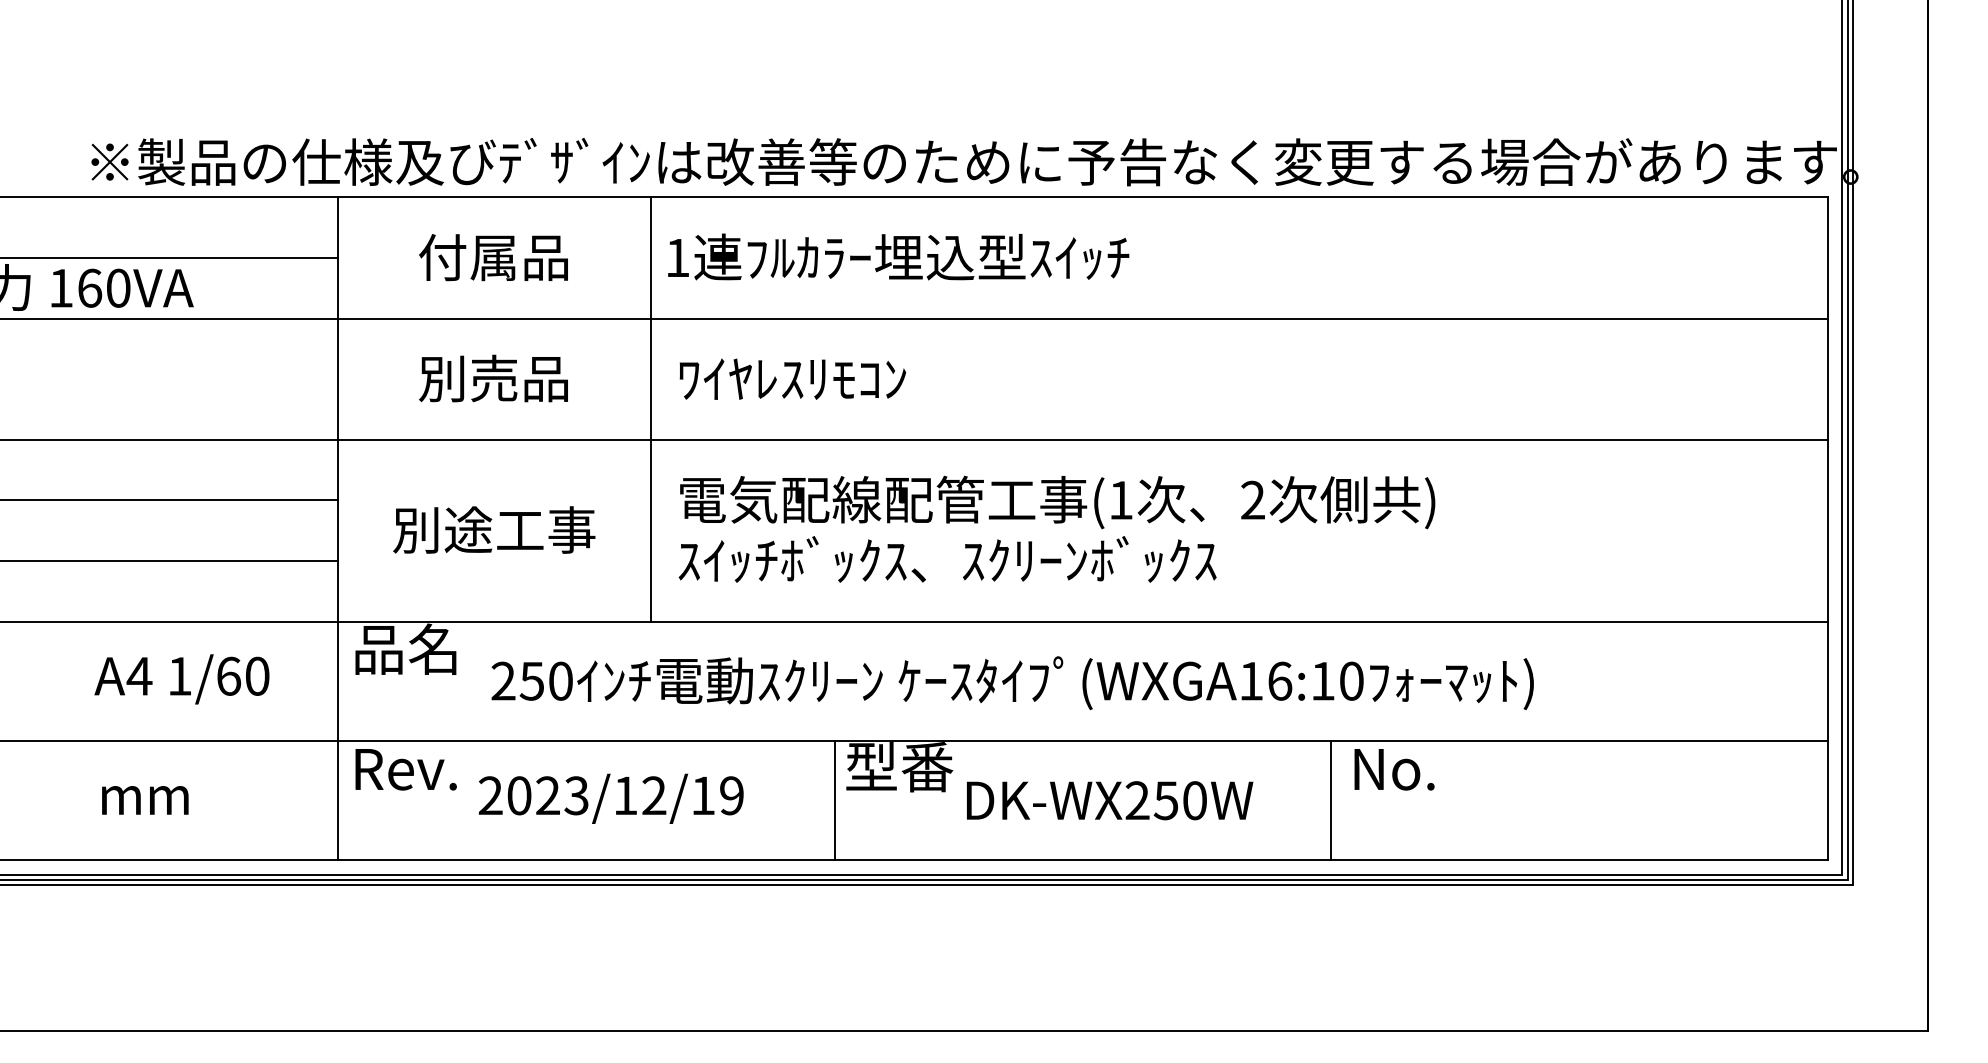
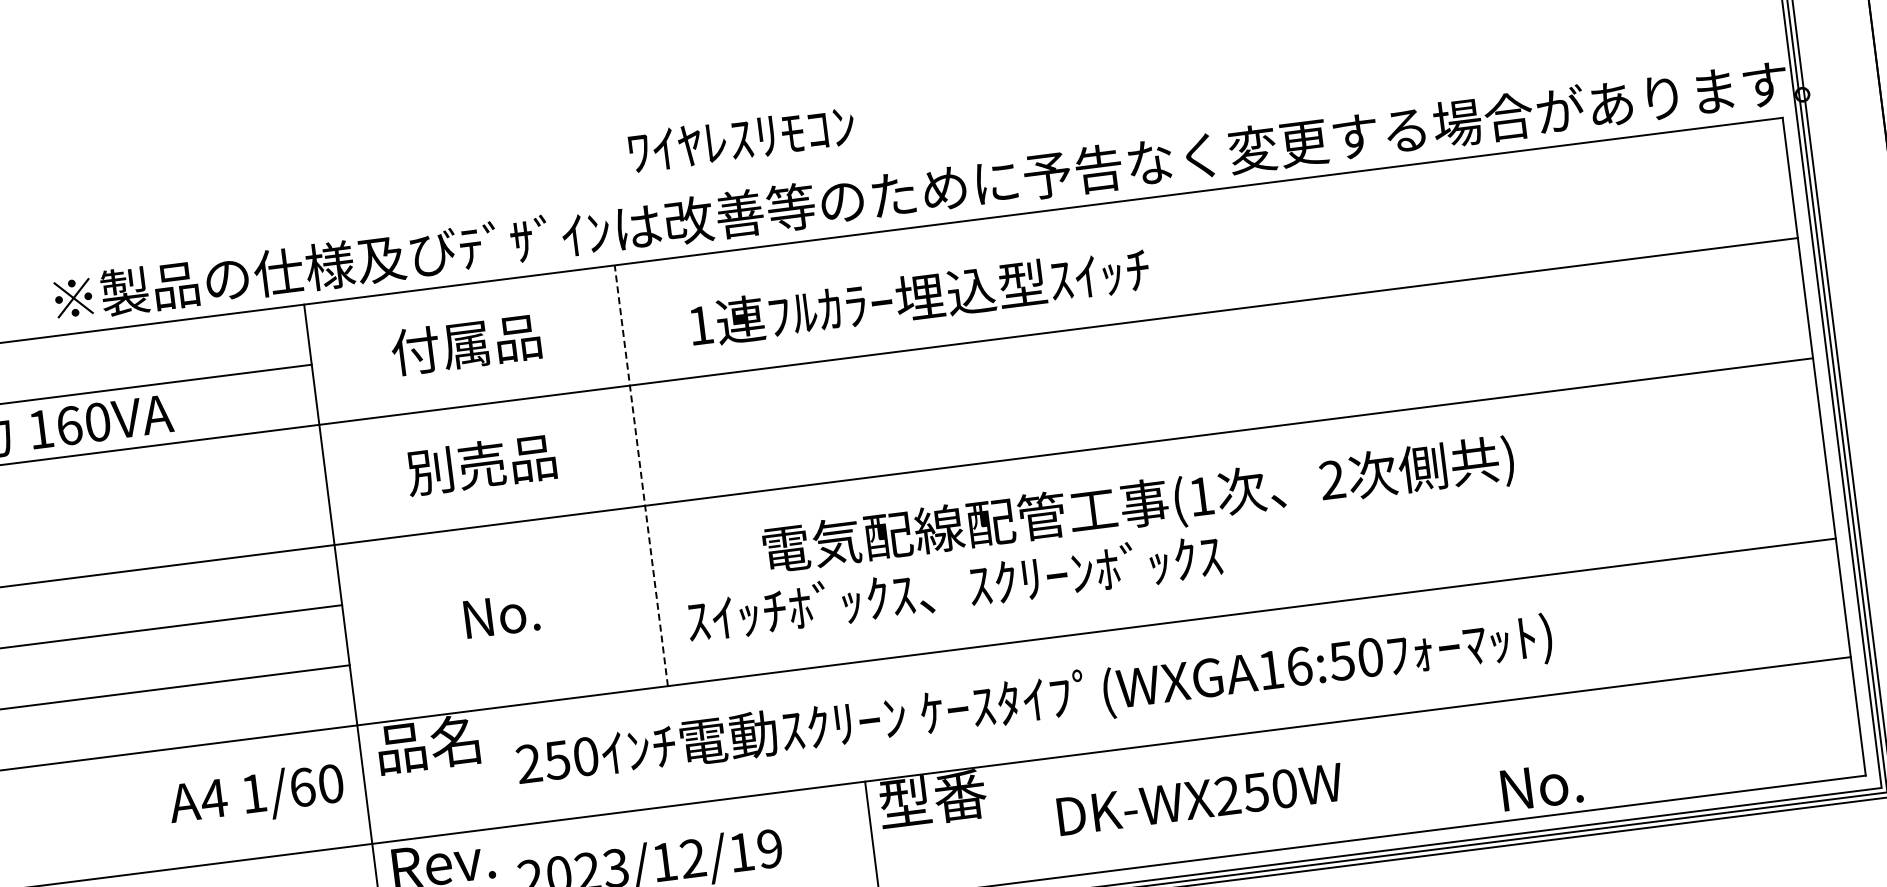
text: (898, 256) -> (919, 296), moved
text: (792, 378) -> (741, 138), moved
line: (650, 409) -> (640, 475), solid -> dashed
text: (1057, 502) -> (1138, 506), moved
text: (494, 529) -> (501, 614), 別途工事 -> No.
text: (181, 679) -> (256, 796), moved
text: (1322, 681) -> (1341, 661), (WXGA16:10 -> (WXGA16:50
text: (1394, 769) -> (1541, 786), moved
text: (1110, 800) -> (1200, 799), moved
line: (1331, 800) -> (1365, 778), removed

